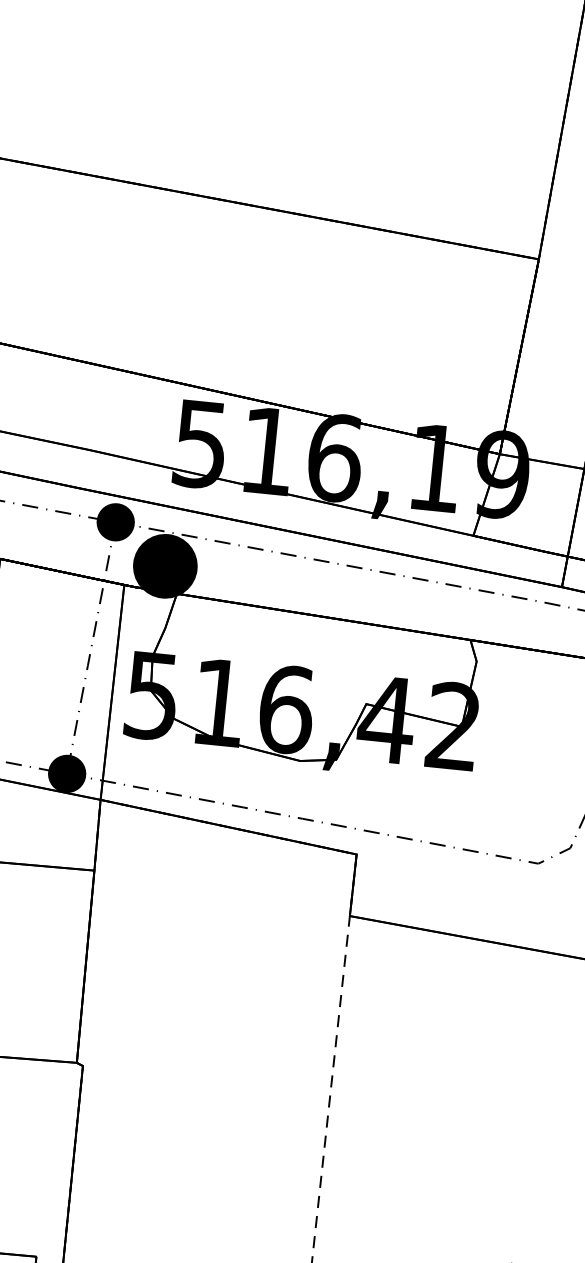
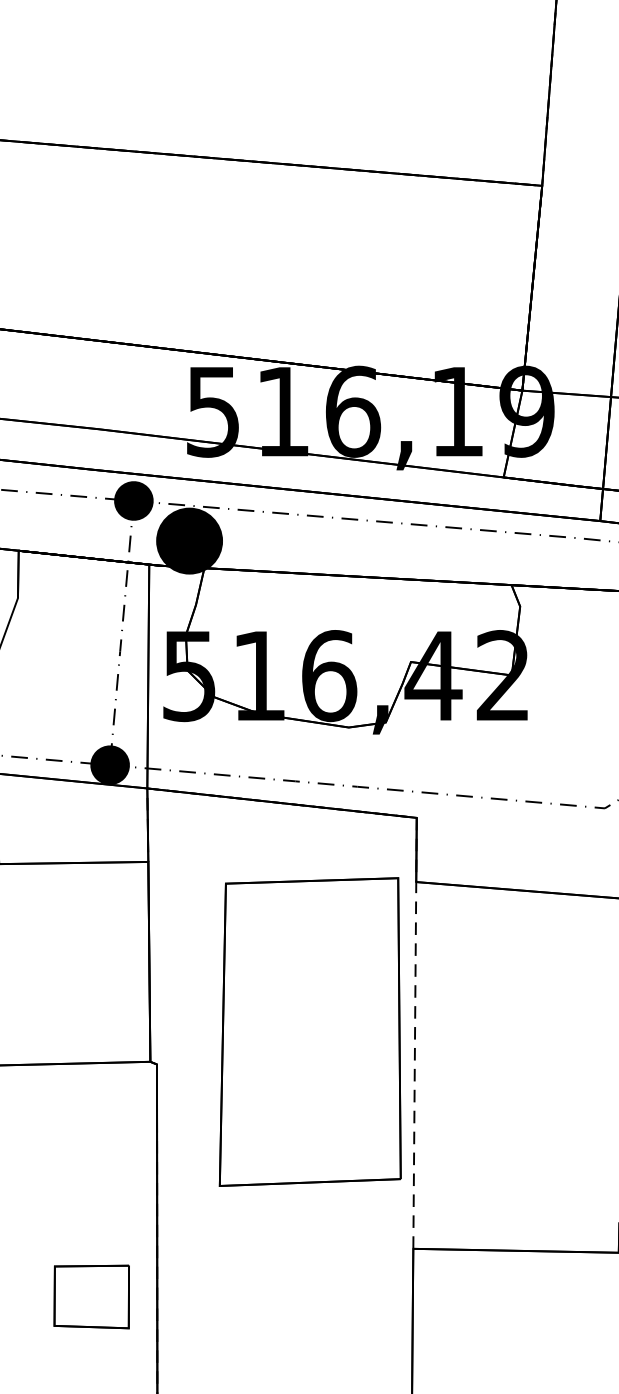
part: (232, 1049) -> (309, 1031), added

